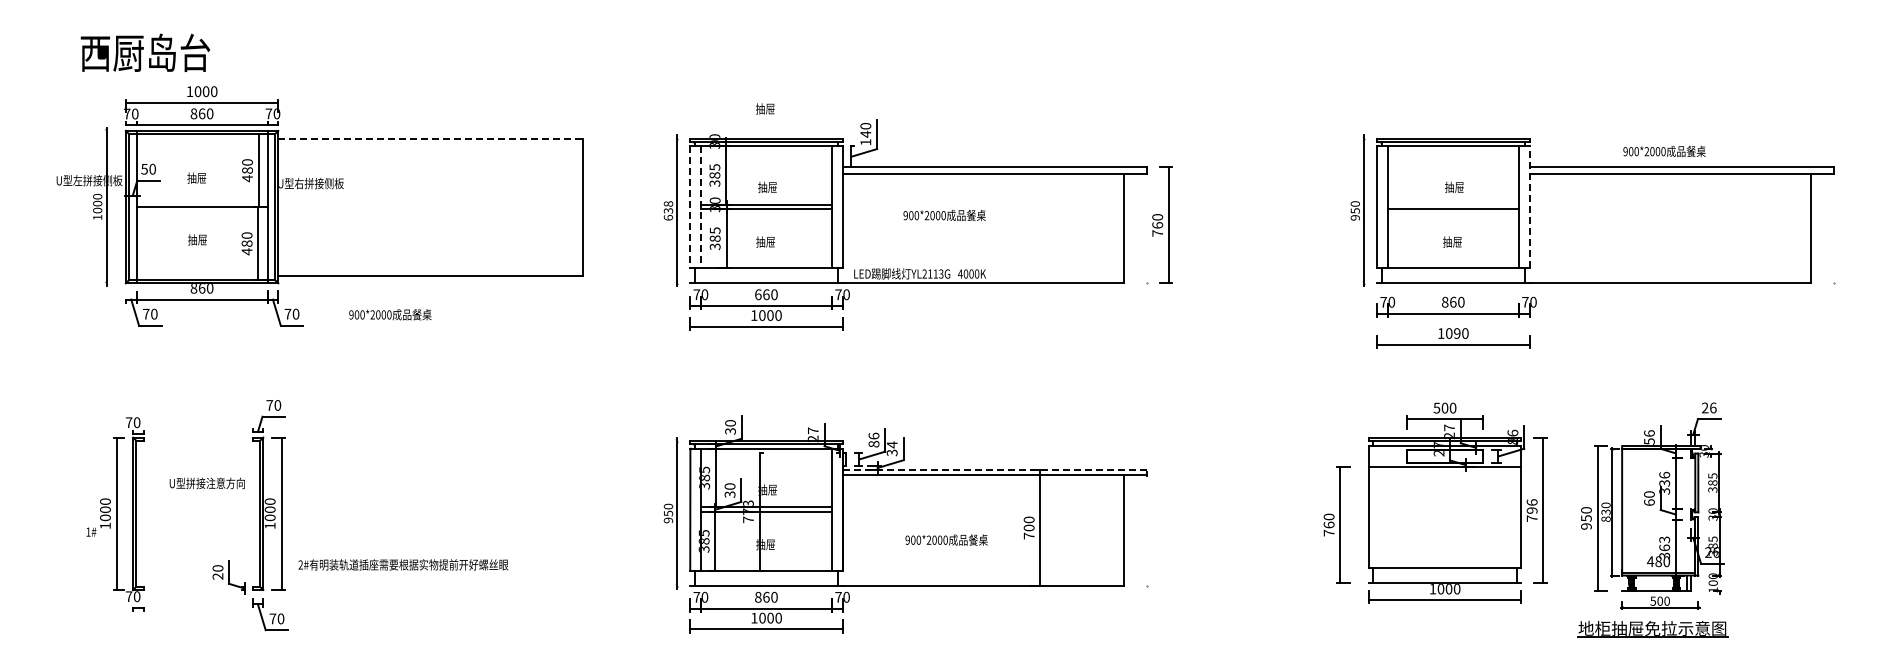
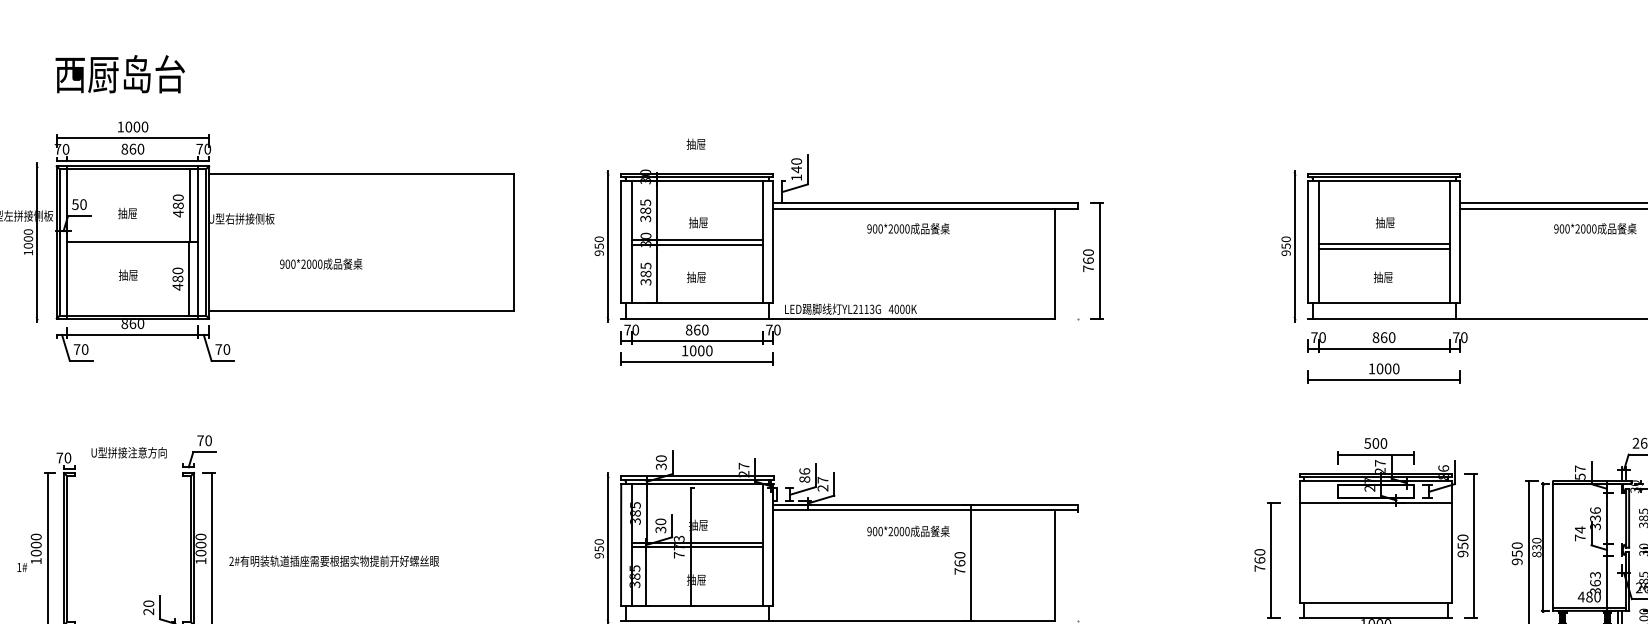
text: (145, 52) -> (120, 73), moved
line: (431, 138) -> (362, 173), dashed -> solid
text: (1664, 151) -> (1595, 228), moved
line: (690, 207) -> (621, 242), dashed -> solid
line: (700, 207) -> (631, 242), dashed -> solid
line: (1529, 207) -> (1460, 242), dashed -> solid
text: (668, 210) -> (599, 245), 638 -> 950
line: (1452, 213) -> (1383, 248), added
text: (944, 215) -> (908, 228), moved
text: (758, 294) -> (689, 329), 660 -> 860
text: (390, 314) -> (321, 263), moved
text: (1457, 333) -> (1388, 368), 1090 -> 1000
text: (1649, 433) -> (1580, 468), 56 -> 57
text: (892, 448) -> (823, 483), 34 -> 27
line: (994, 470) -> (925, 505), dashed -> solid
text: (206, 483) -> (128, 452), moved
text: (1649, 498) -> (1580, 533), 60 -> 74
text: (1531, 510) -> (1462, 545), 796 -> 950
text: (1028, 527) -> (959, 562), 700 -> 760
text: (946, 539) -> (908, 530), moved
text: (403, 564) -> (334, 560), moved

